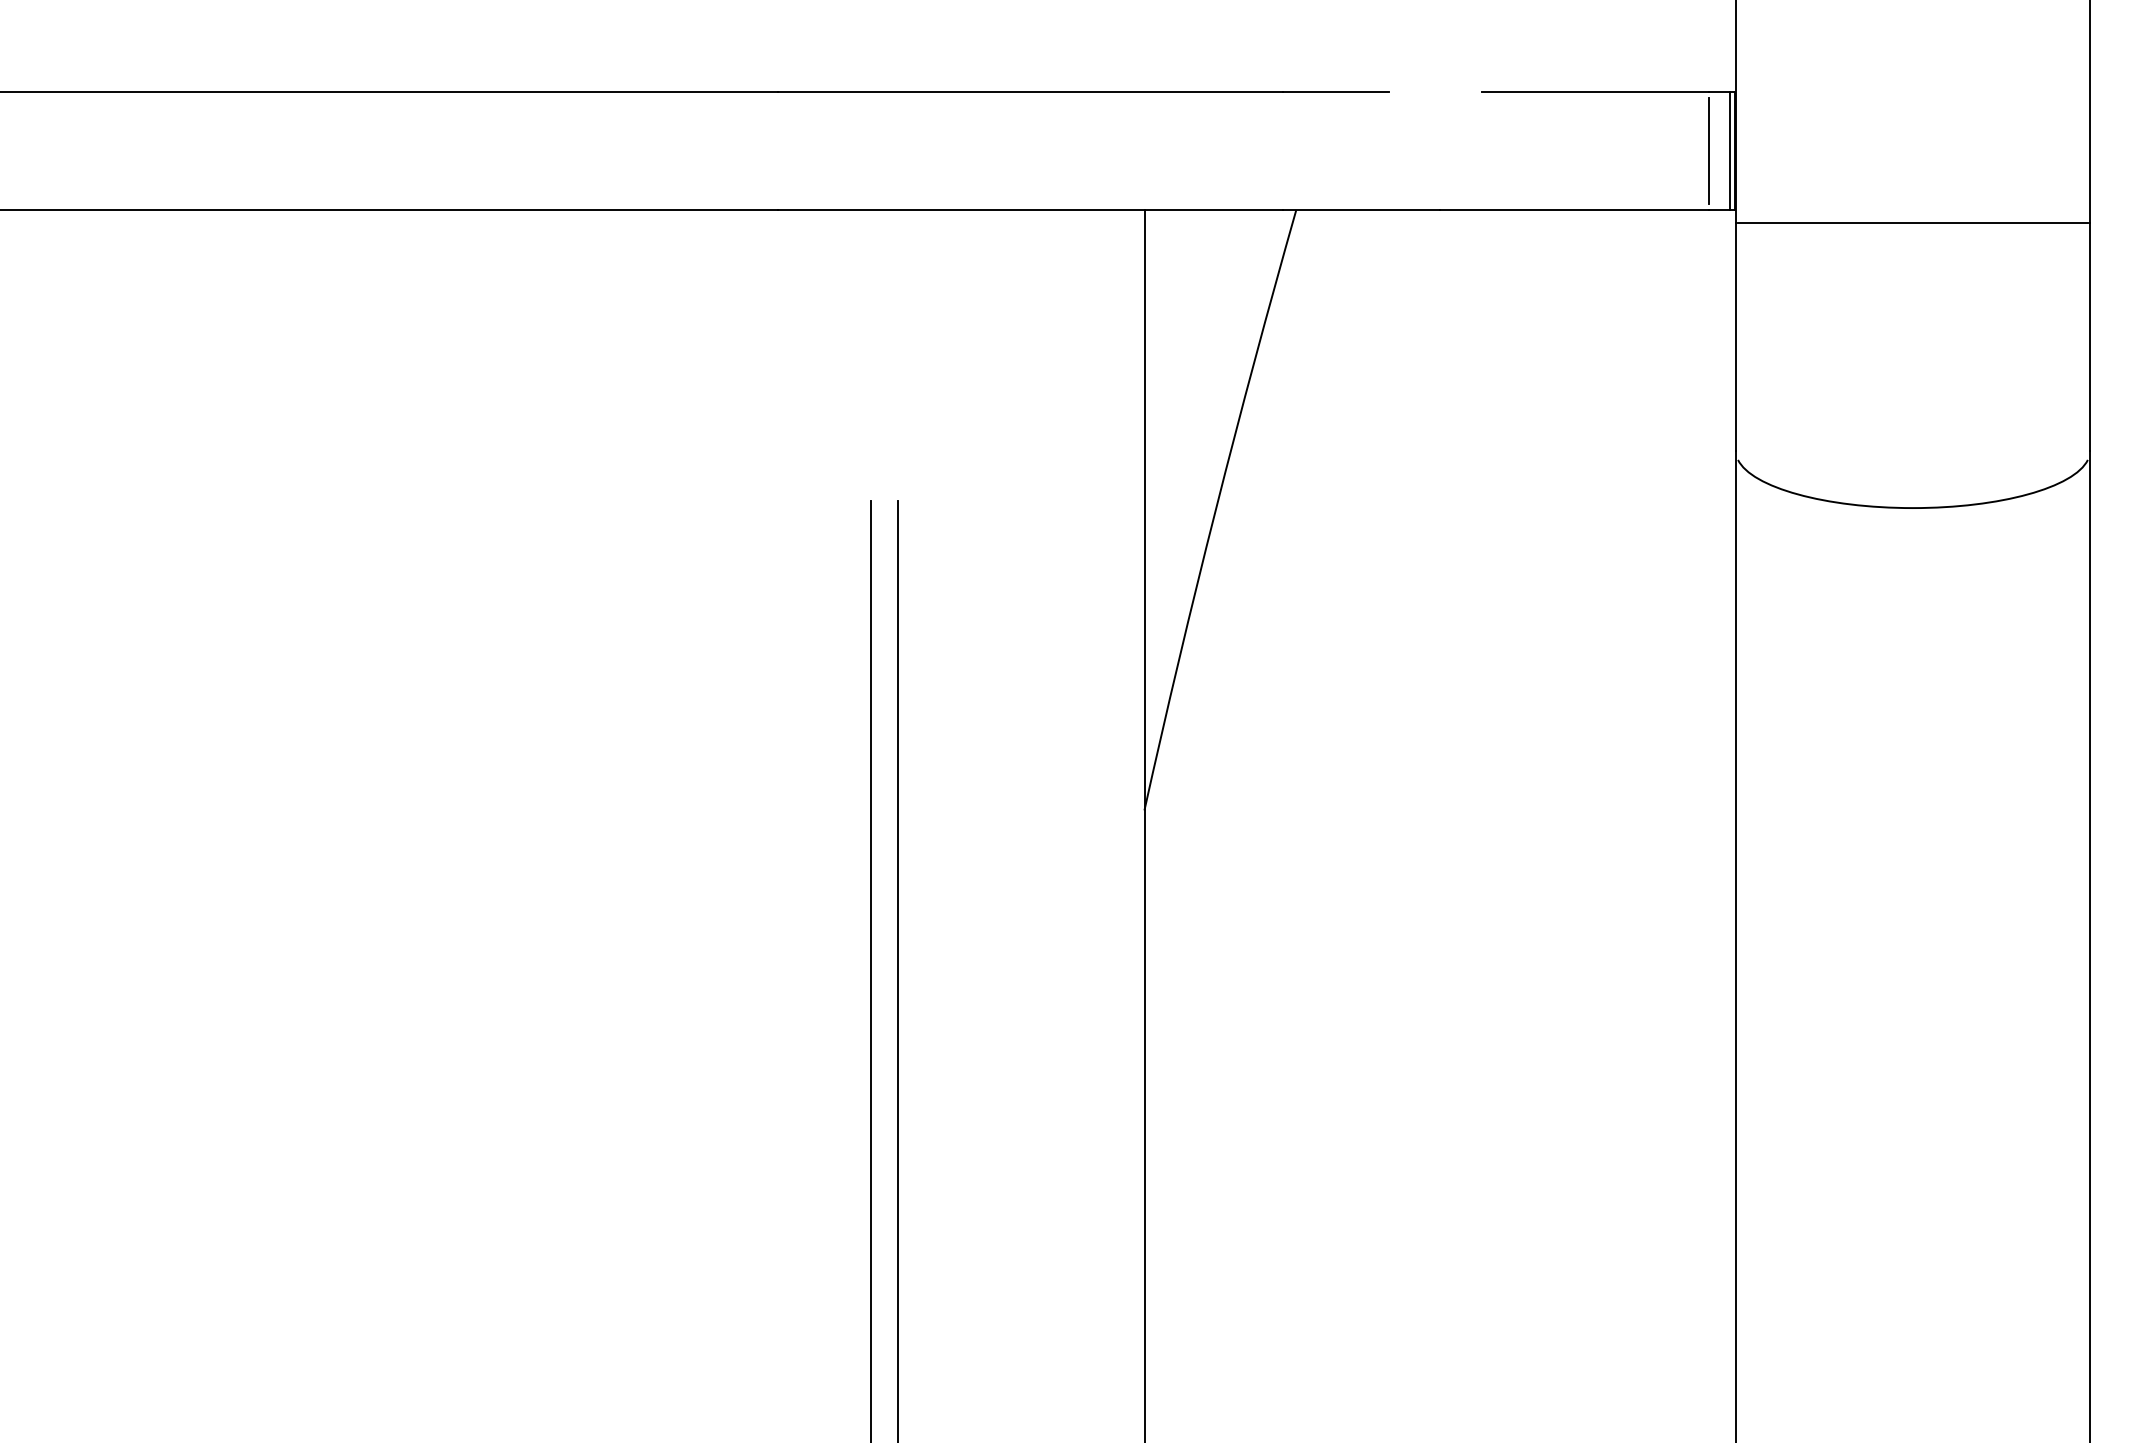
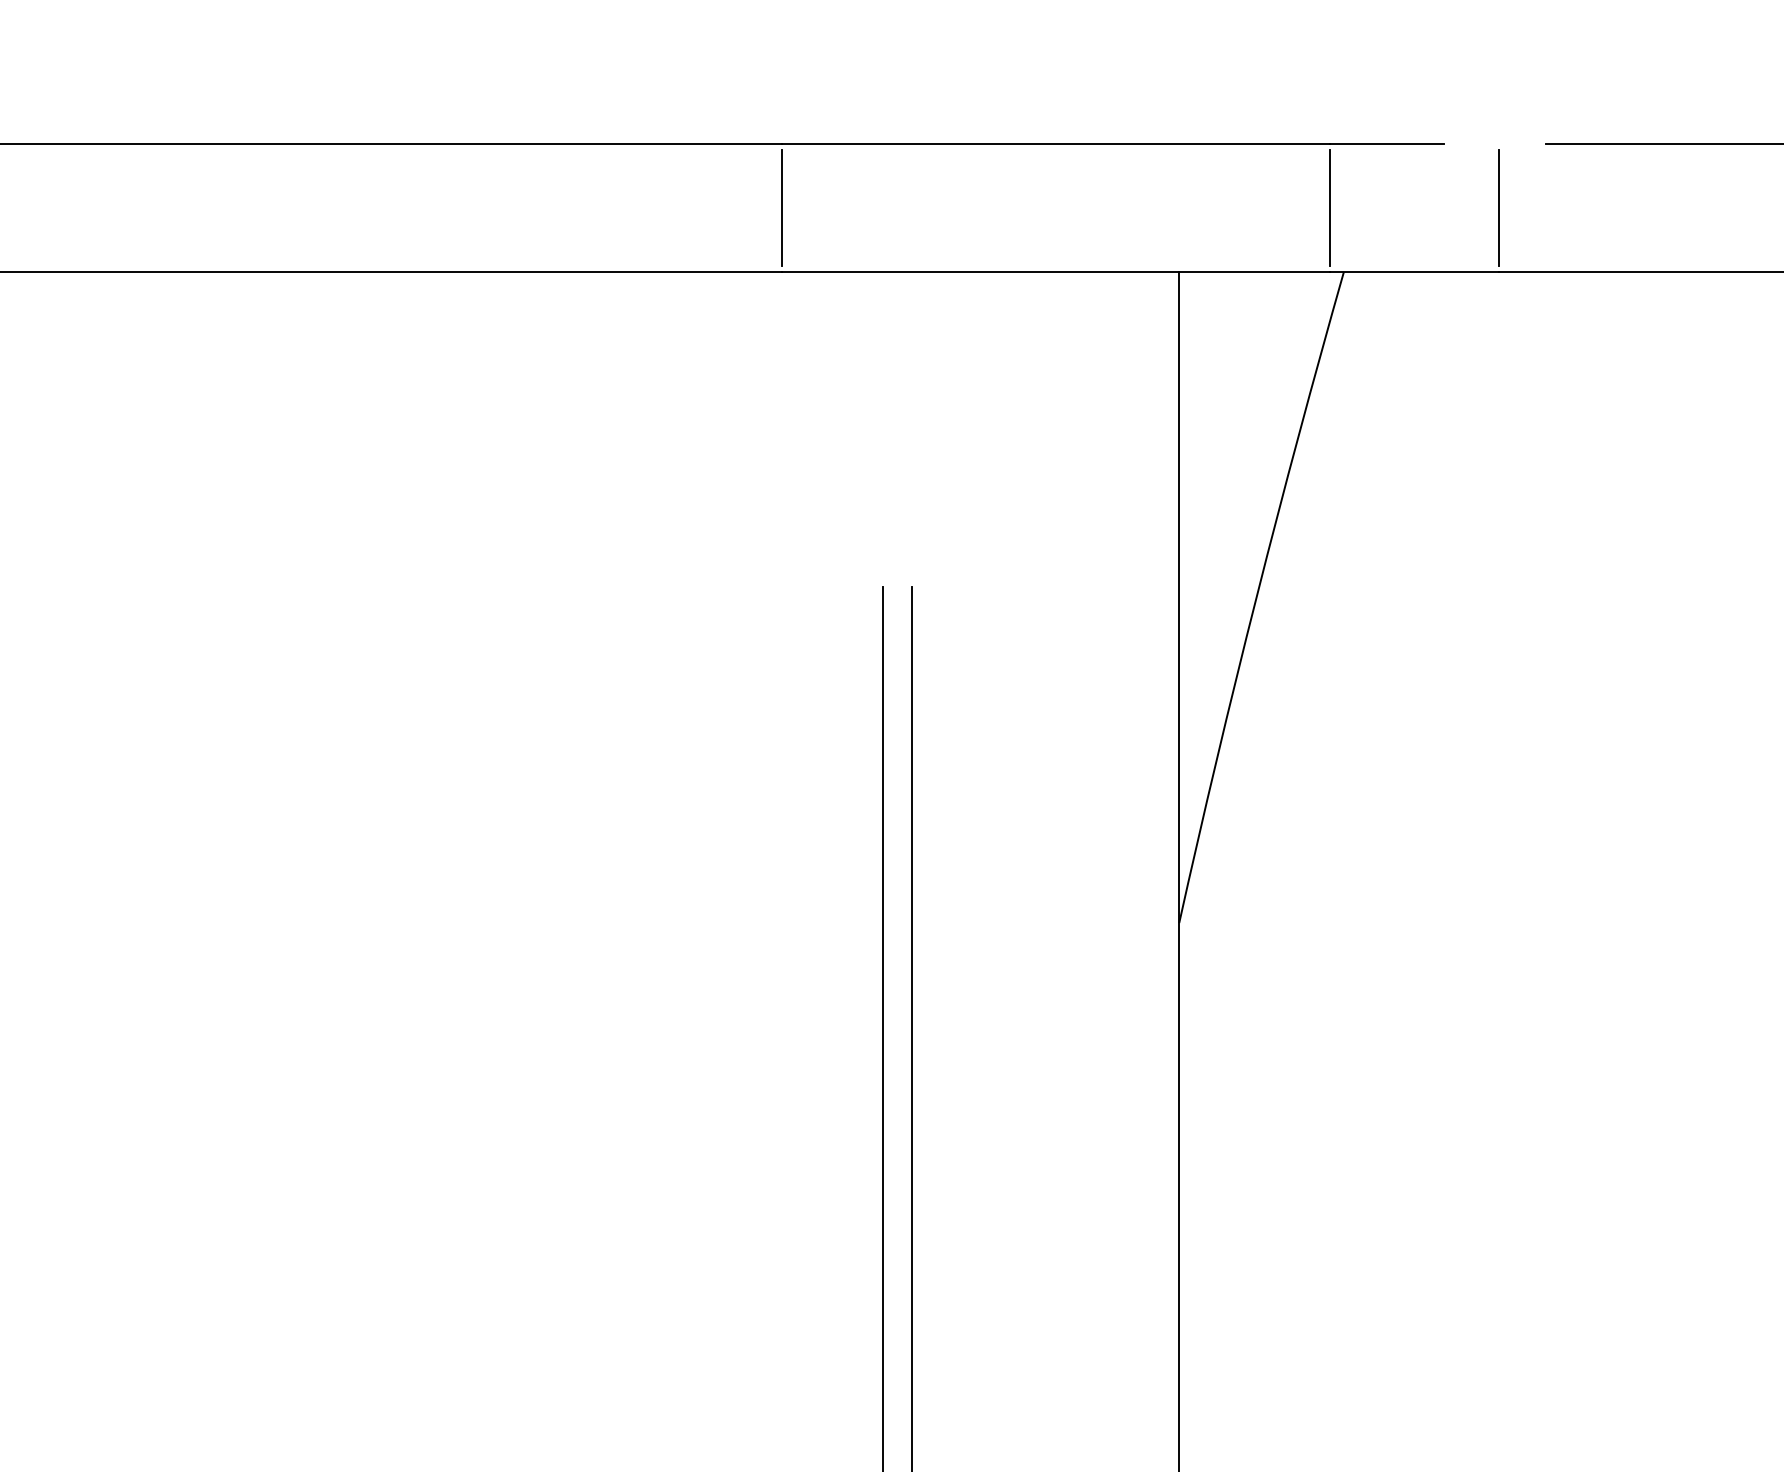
line: (777, 151) -> (781, 208), added
line: (1283, 151) -> (1330, 208), added
line: (1439, 151) -> (1499, 208), added

